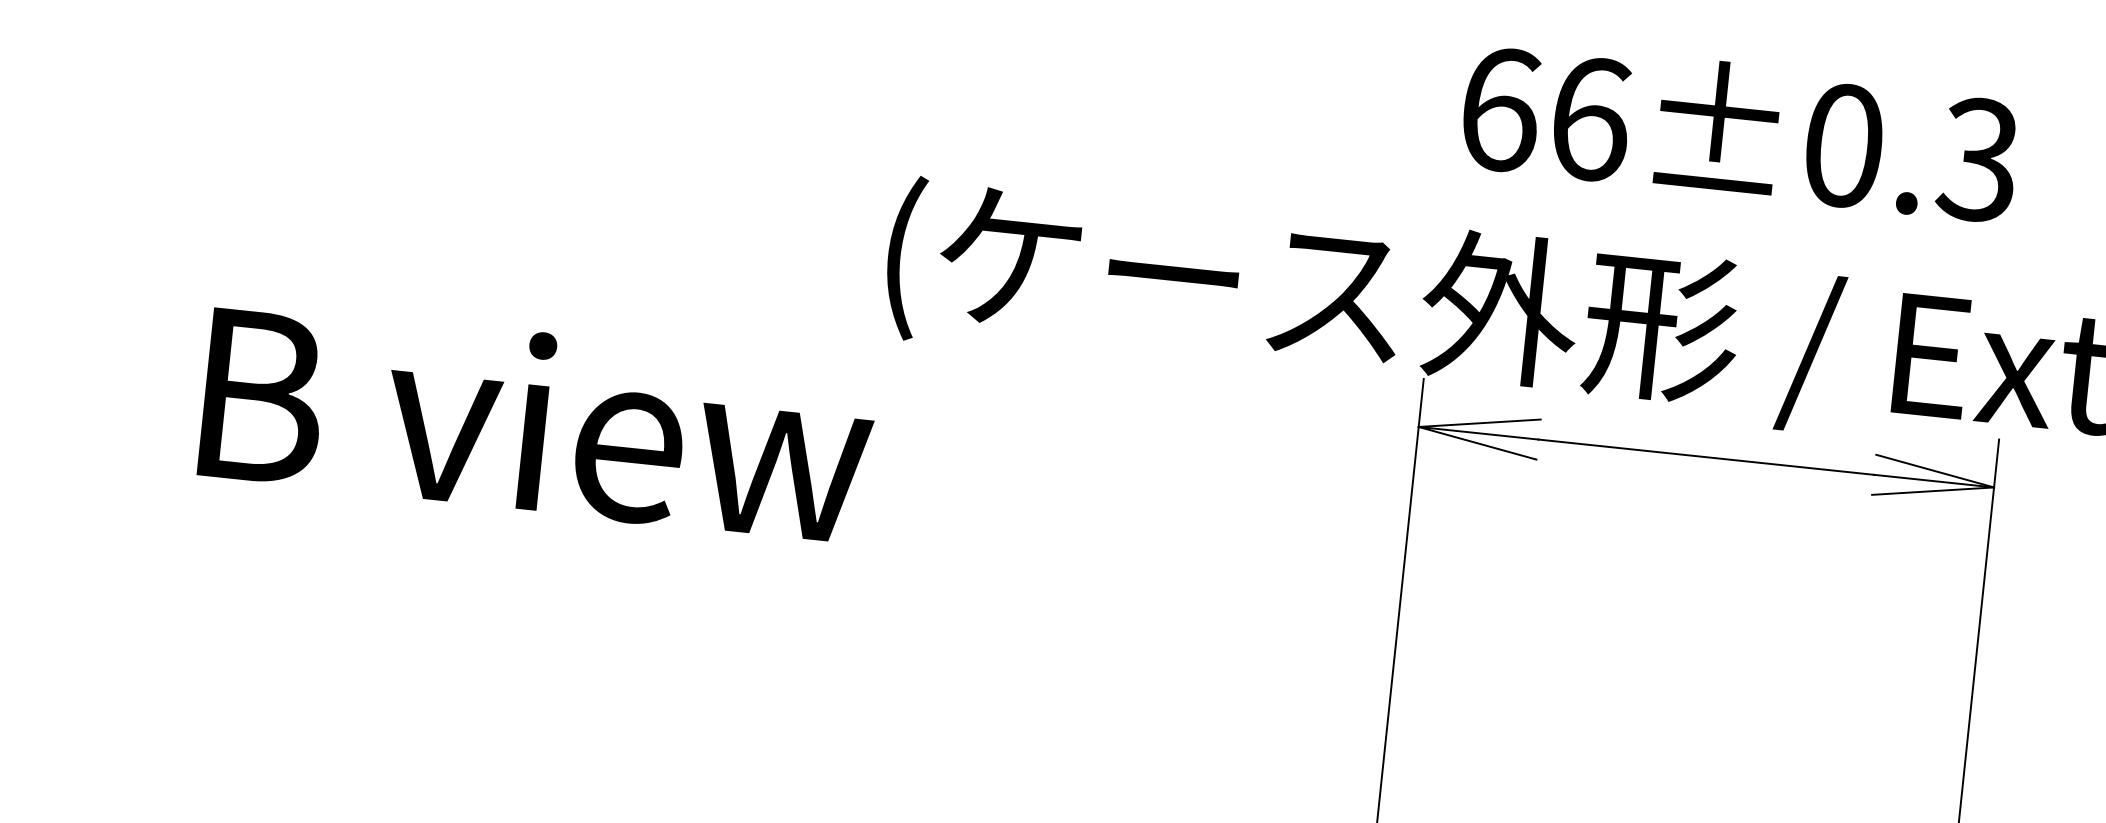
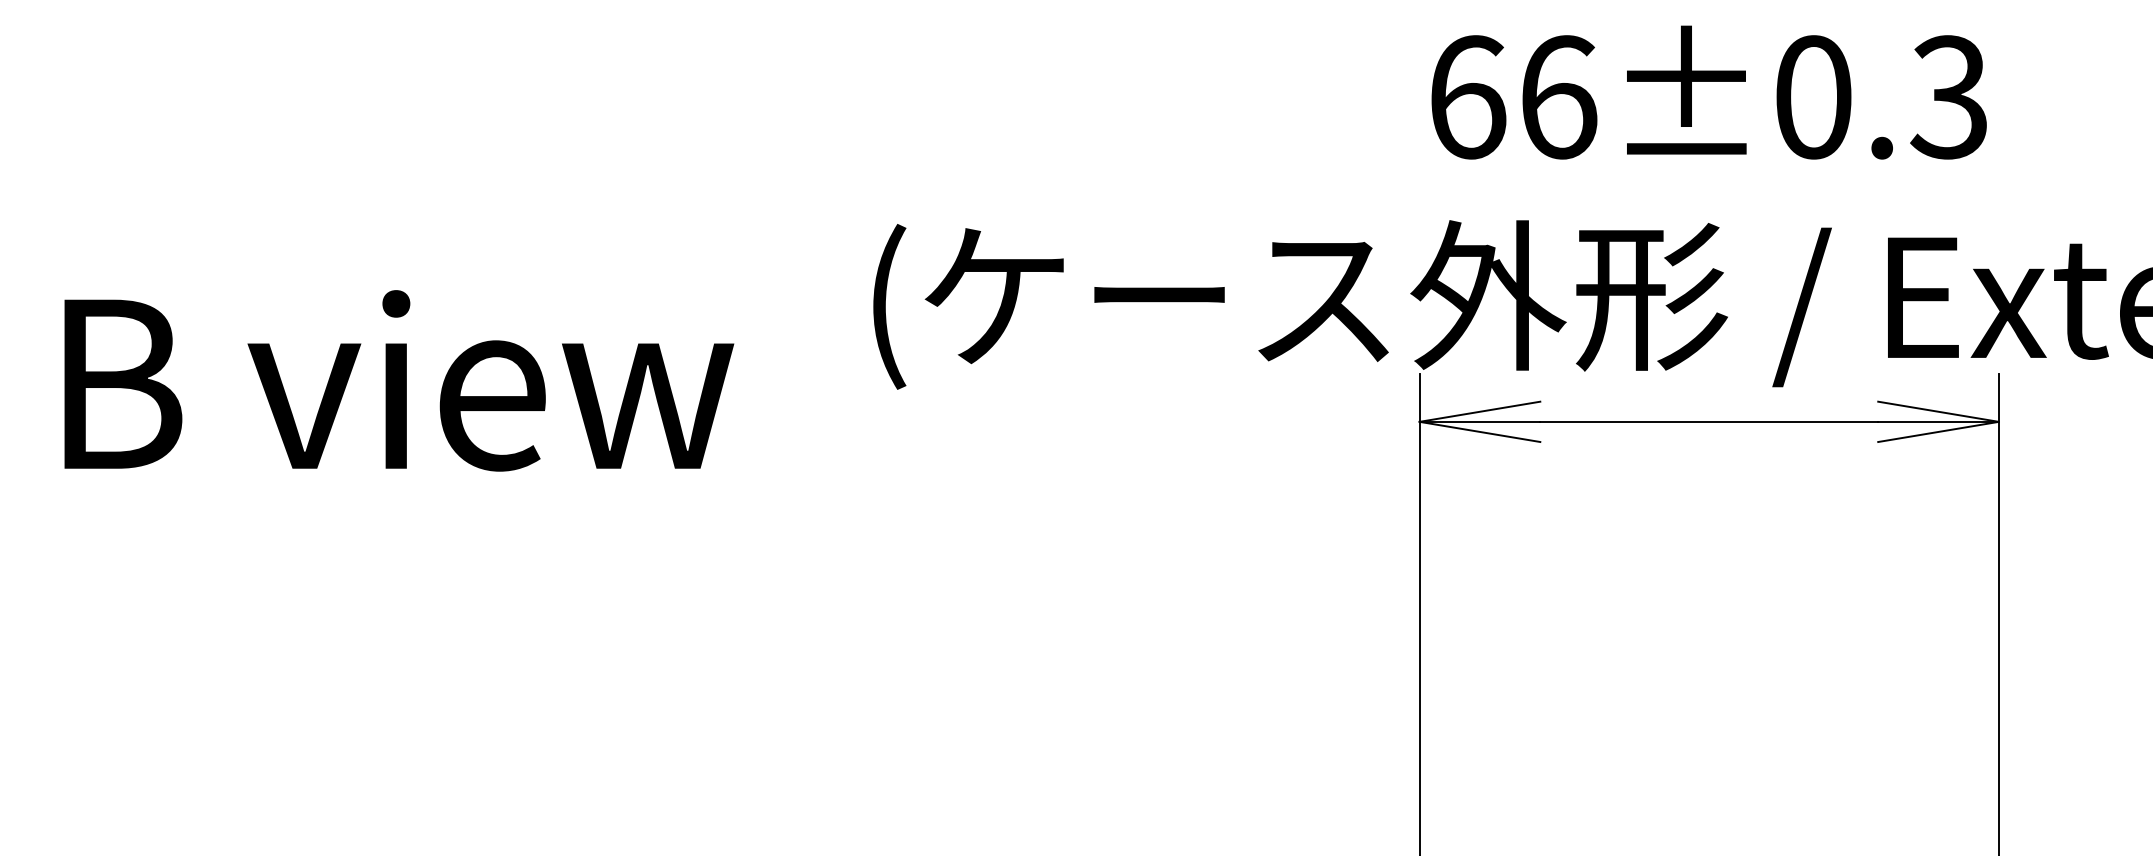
text: (538, 422) -> (399, 380), moved

